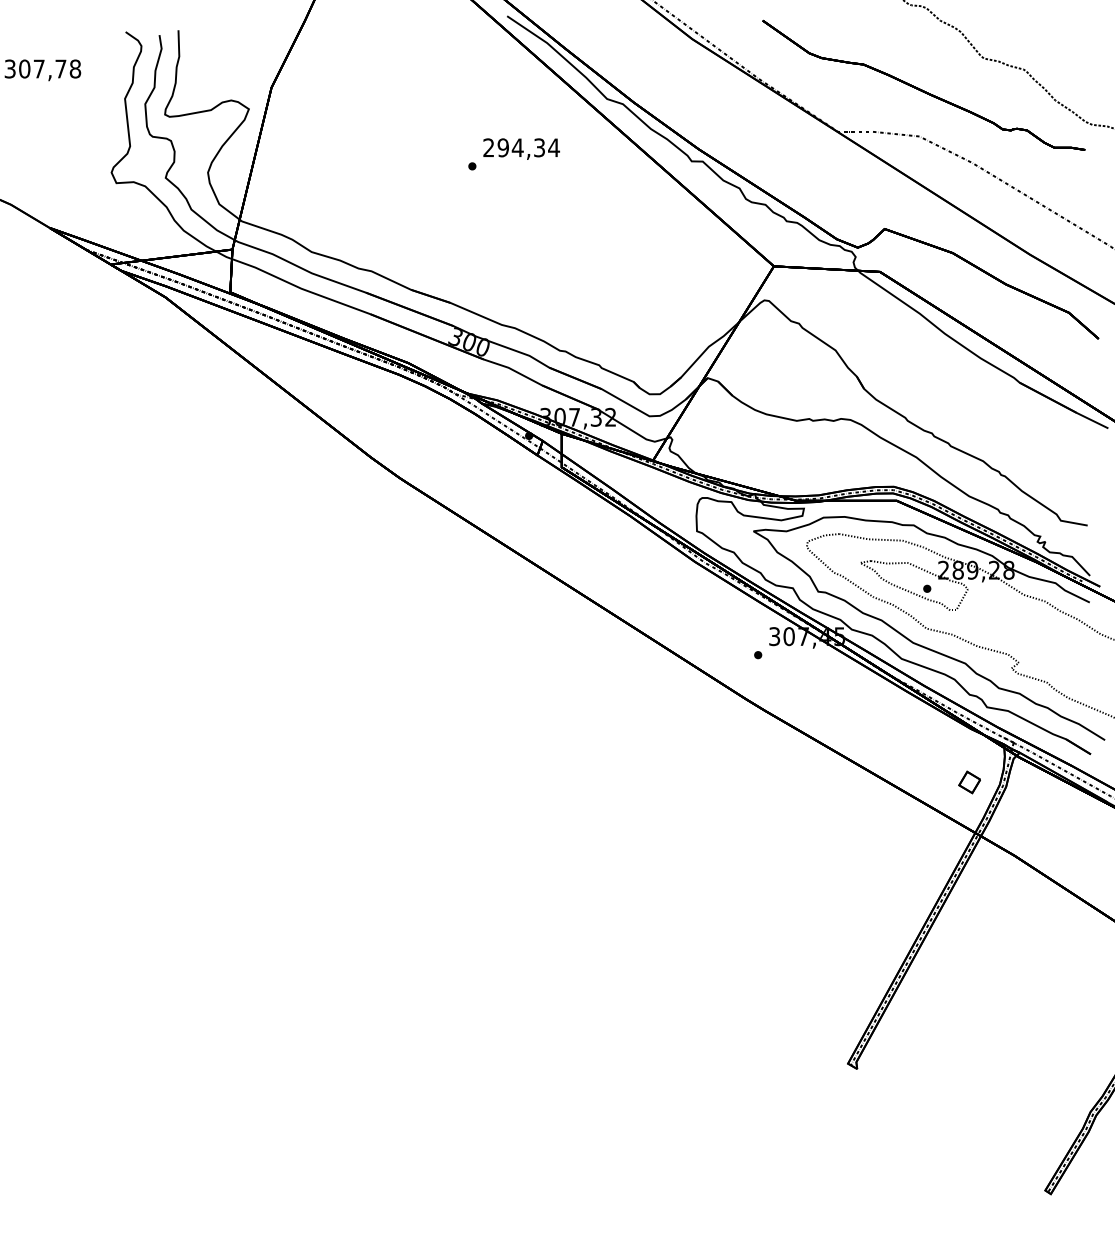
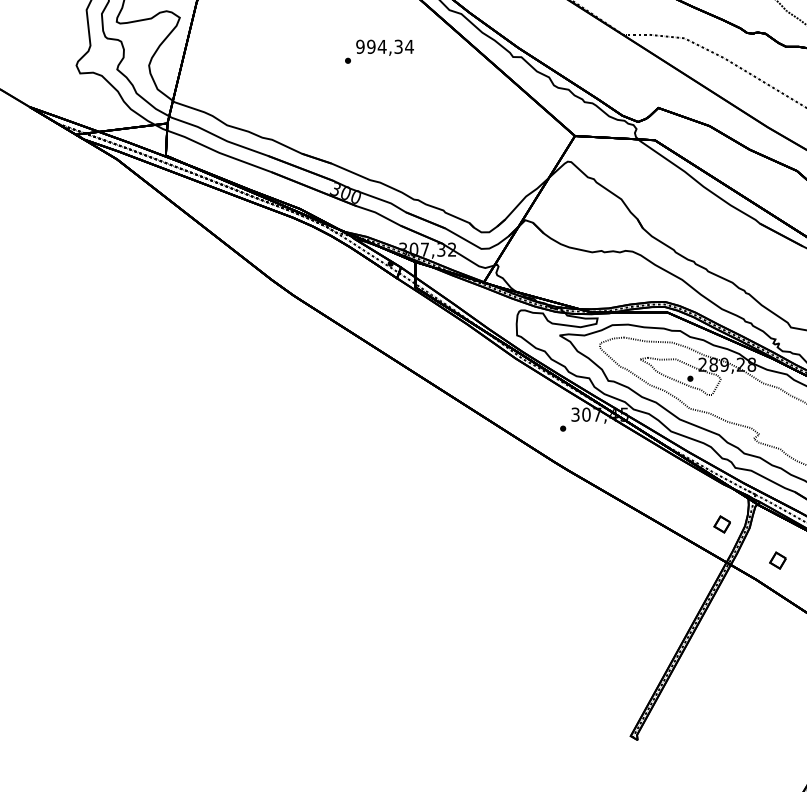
text: (488, 147) -> (360, 46), 294,34 -> 994,34
part: (1043, 830) -> (777, 560), added

